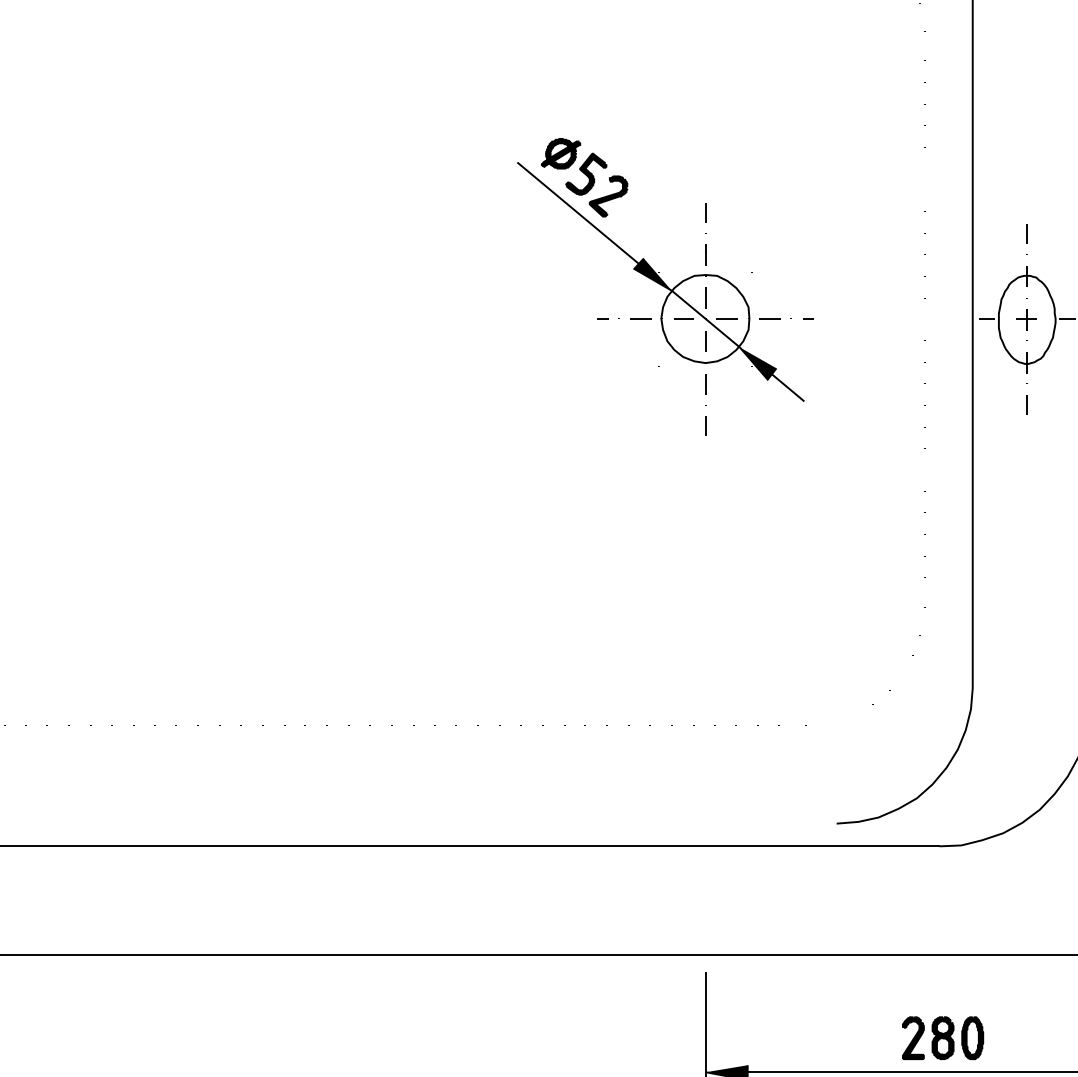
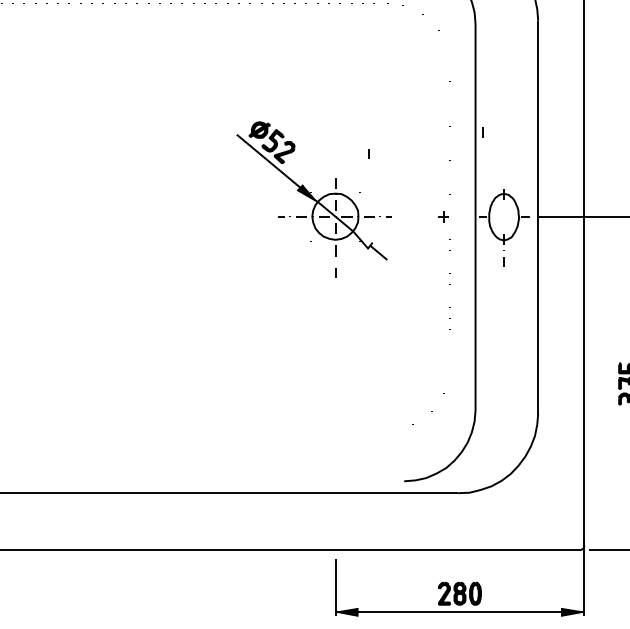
line: (705, 211) -> (368, 153), moved
line: (1026, 234) -> (482, 132), moved
part: (1026, 318) -> (443, 216), moved
fill: (757, 362) -> (362, 239), removed

